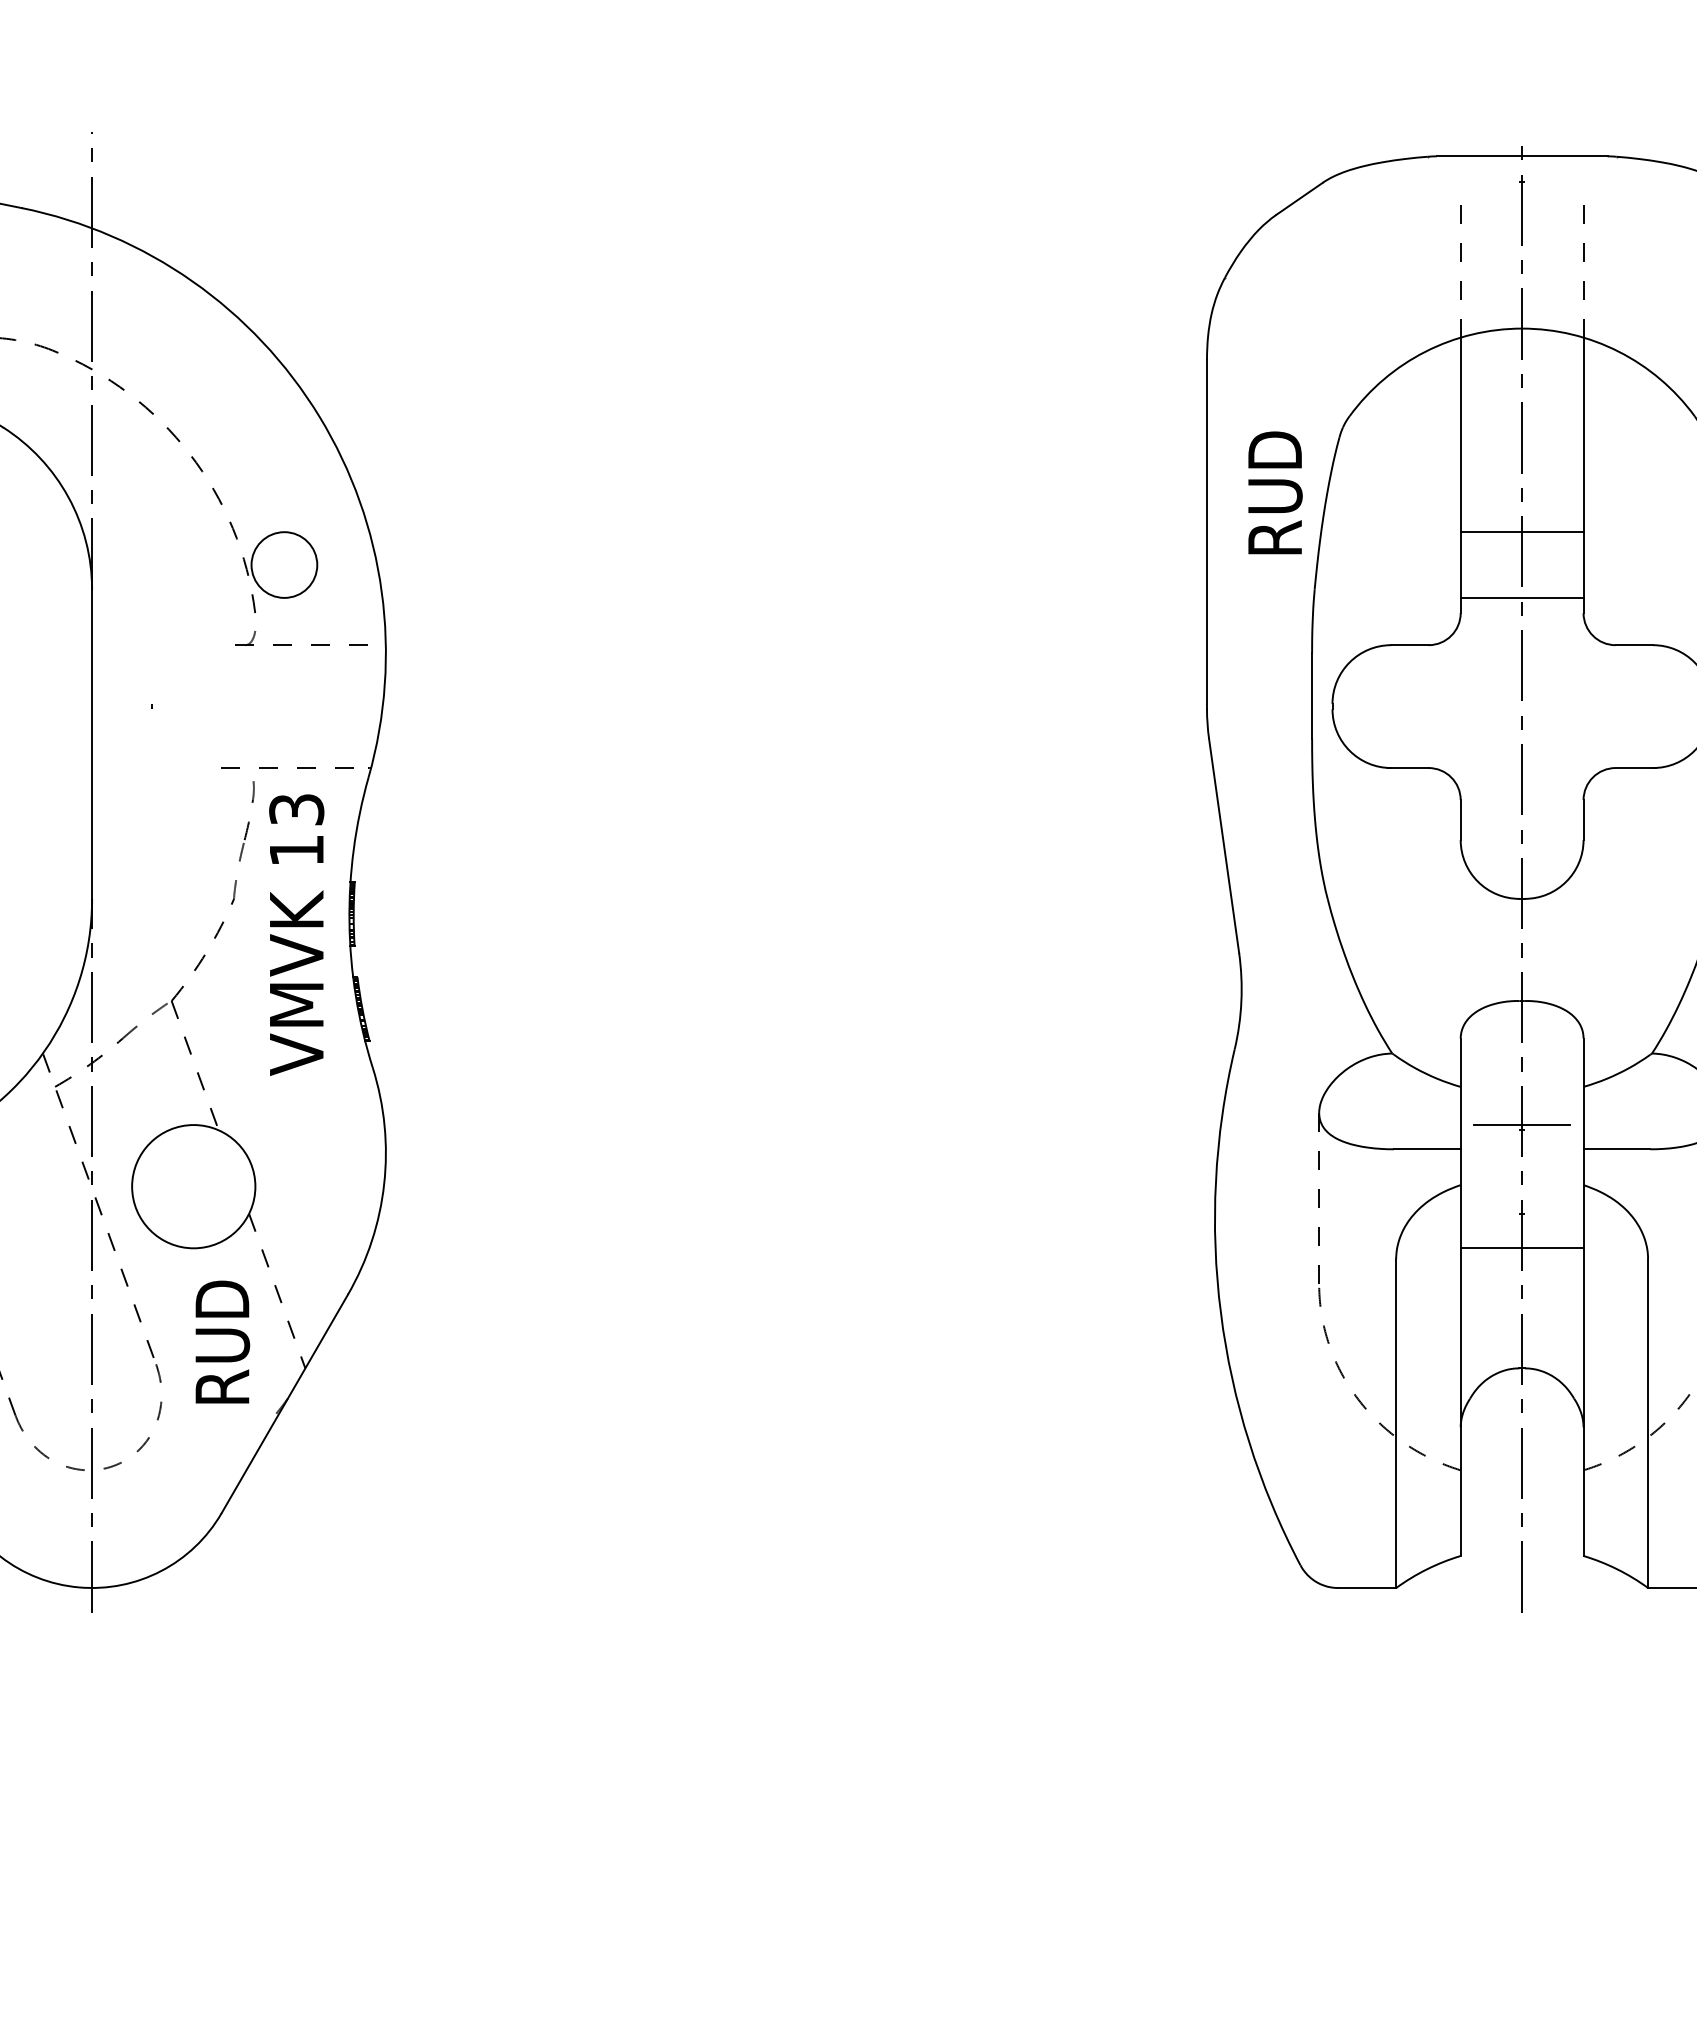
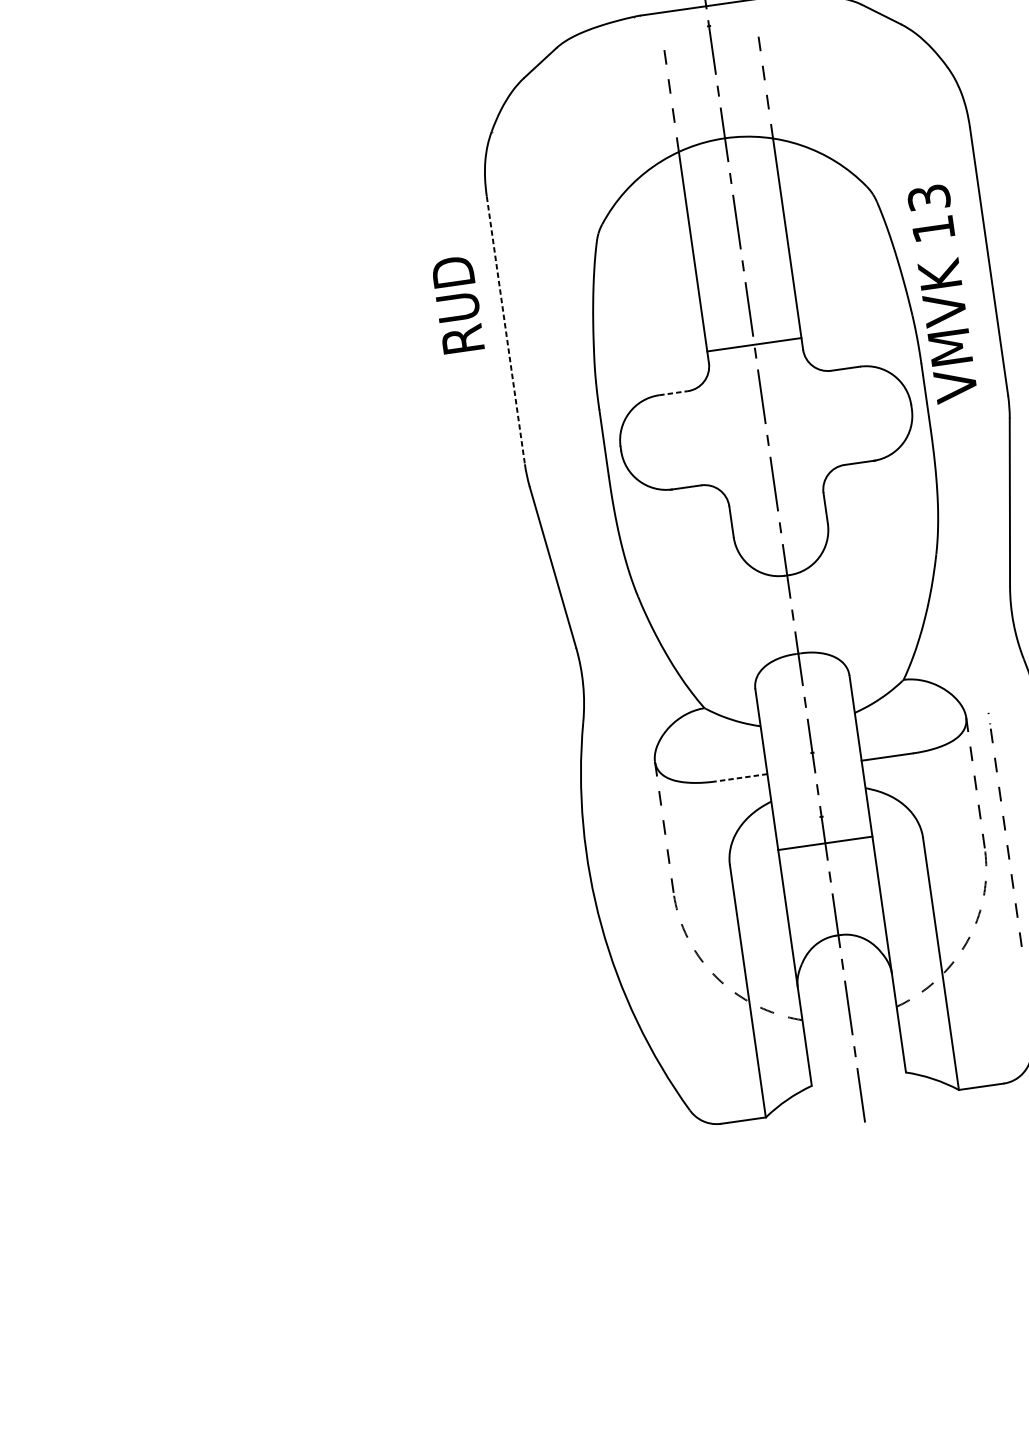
text: (1275, 492) -> (457, 304), moved
line: (1521, 532) -> (746, 294), removed
line: (1207, 534) -> (506, 330), solid -> dashed
line: (1409, 645) -> (673, 393), solid -> dashed
line: (1522, 1125) -> (812, 749), removed
line: (1426, 1149) -> (741, 778), solid -> dashed

